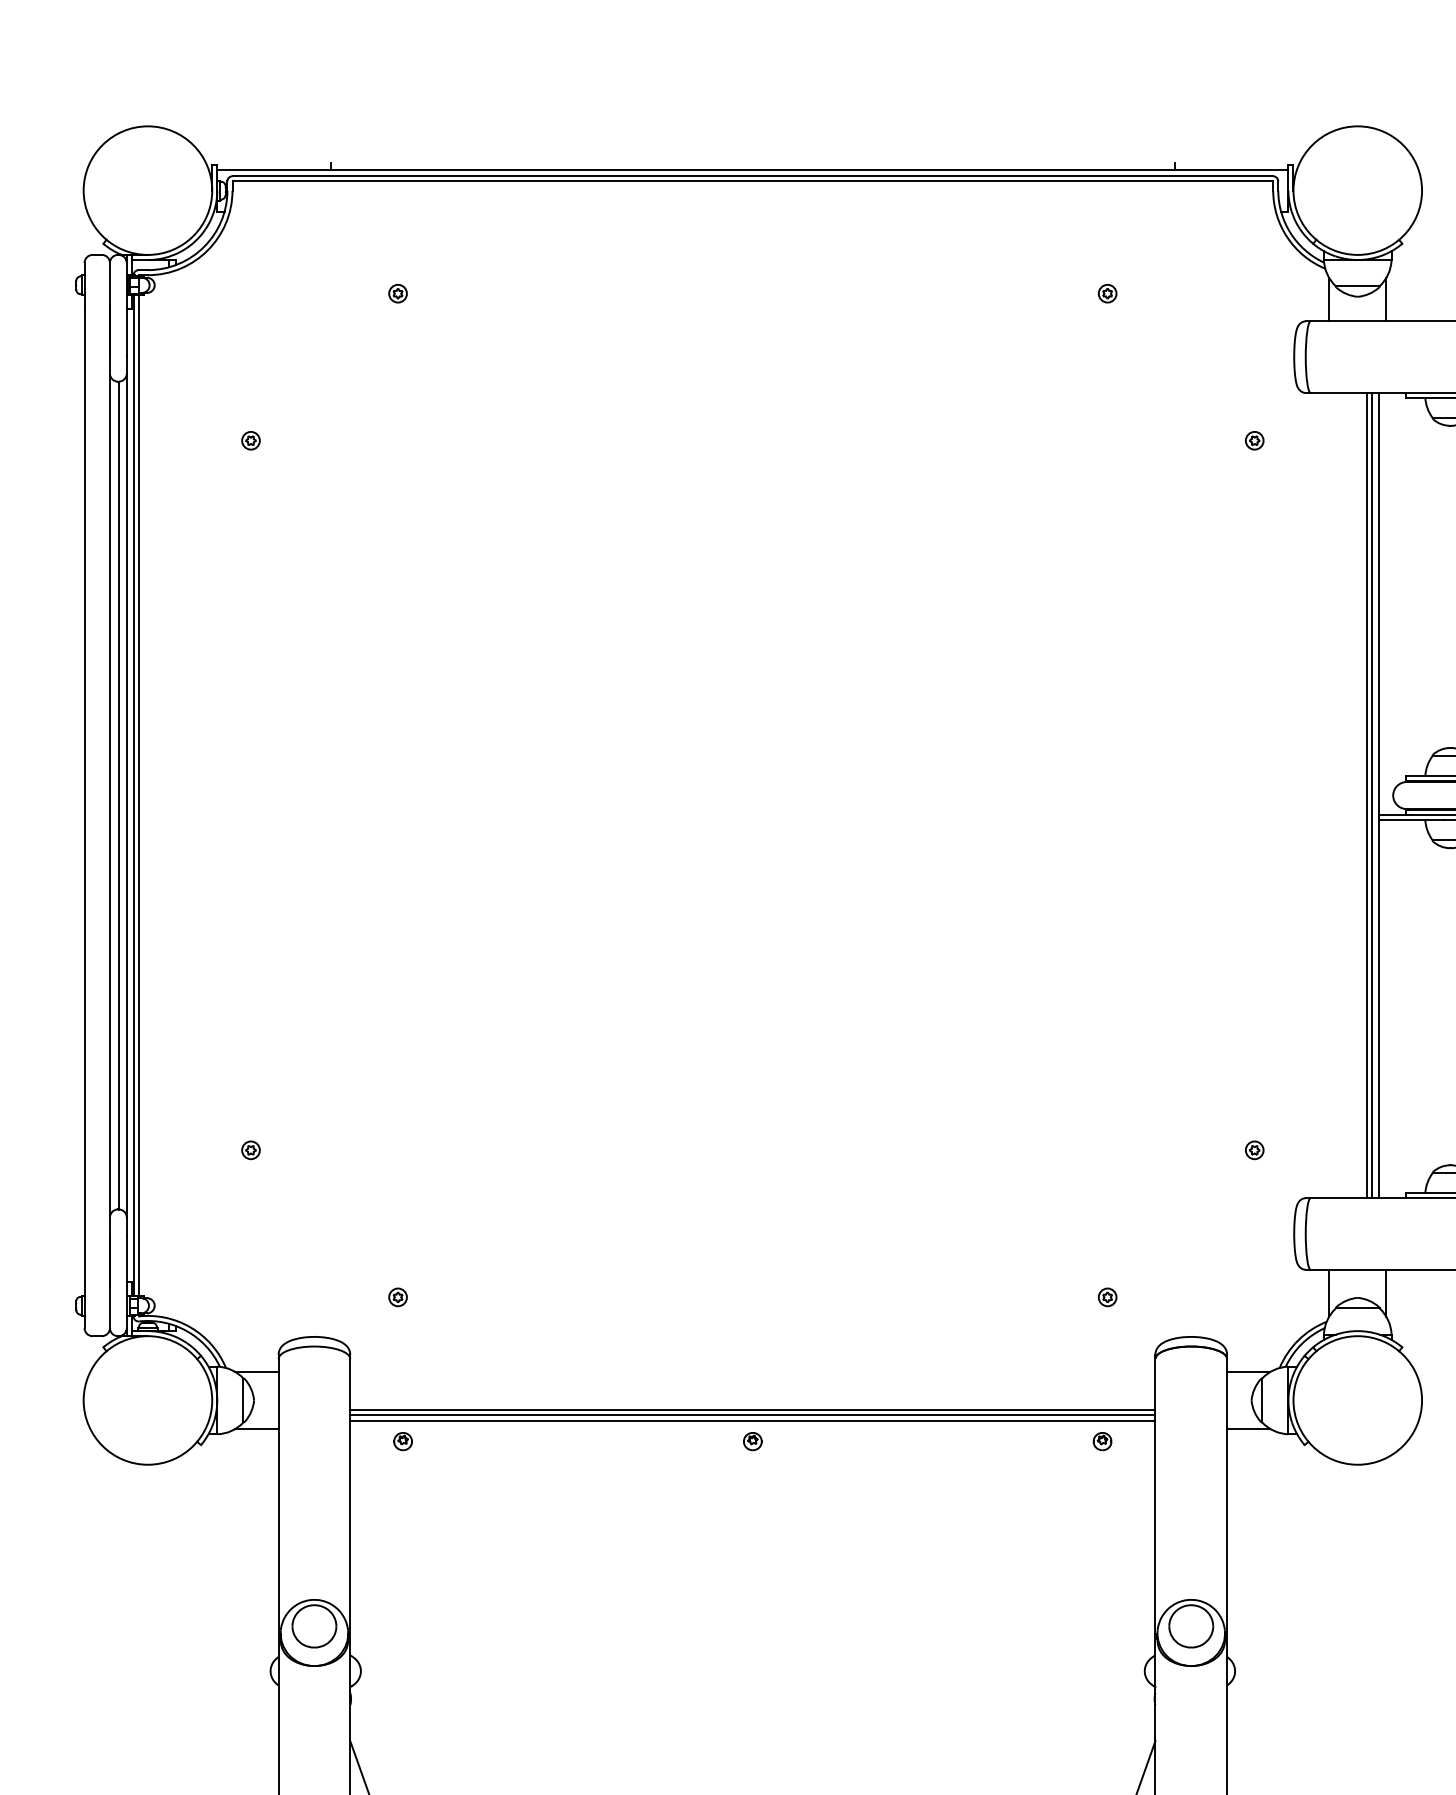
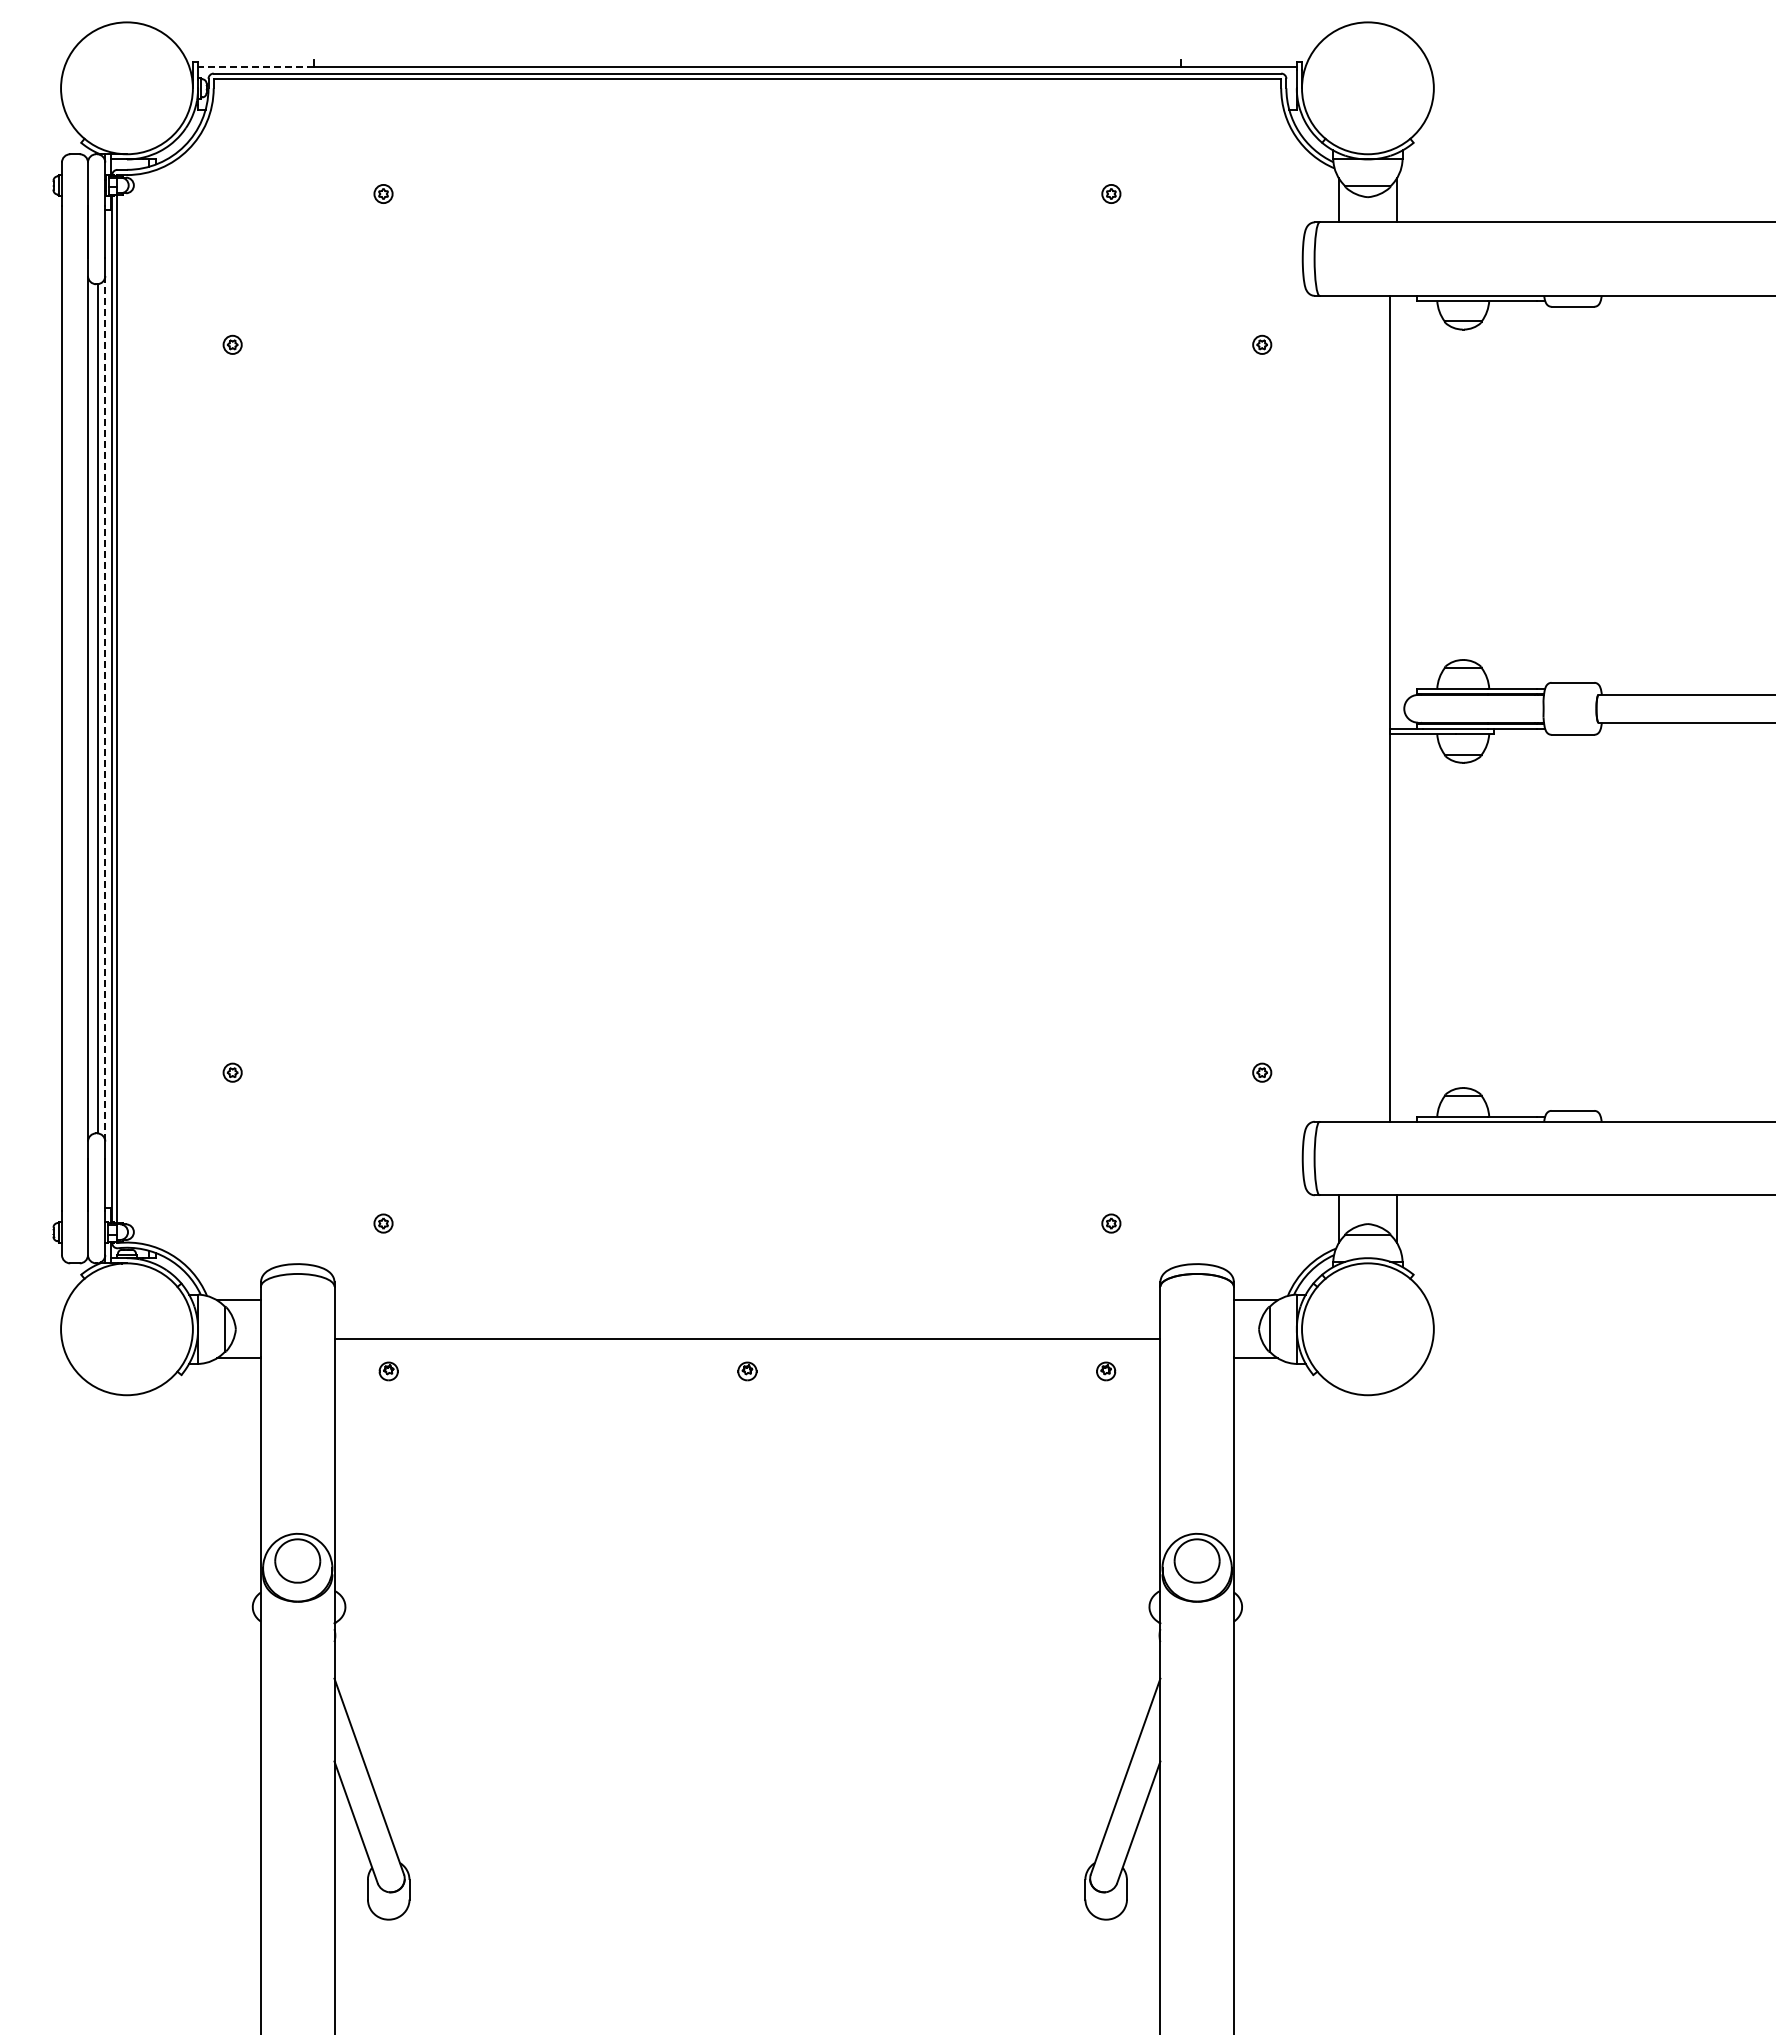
line: (273, 169) -> (255, 66), solid -> dashed
line: (127, 795) -> (105, 708), solid -> dashed
line: (1367, 795) -> (1377, 708), removed
line: (1371, 795) -> (1382, 708), removed
line: (752, 1415) -> (747, 1344), removed
line: (752, 1421) -> (747, 1350), removed

